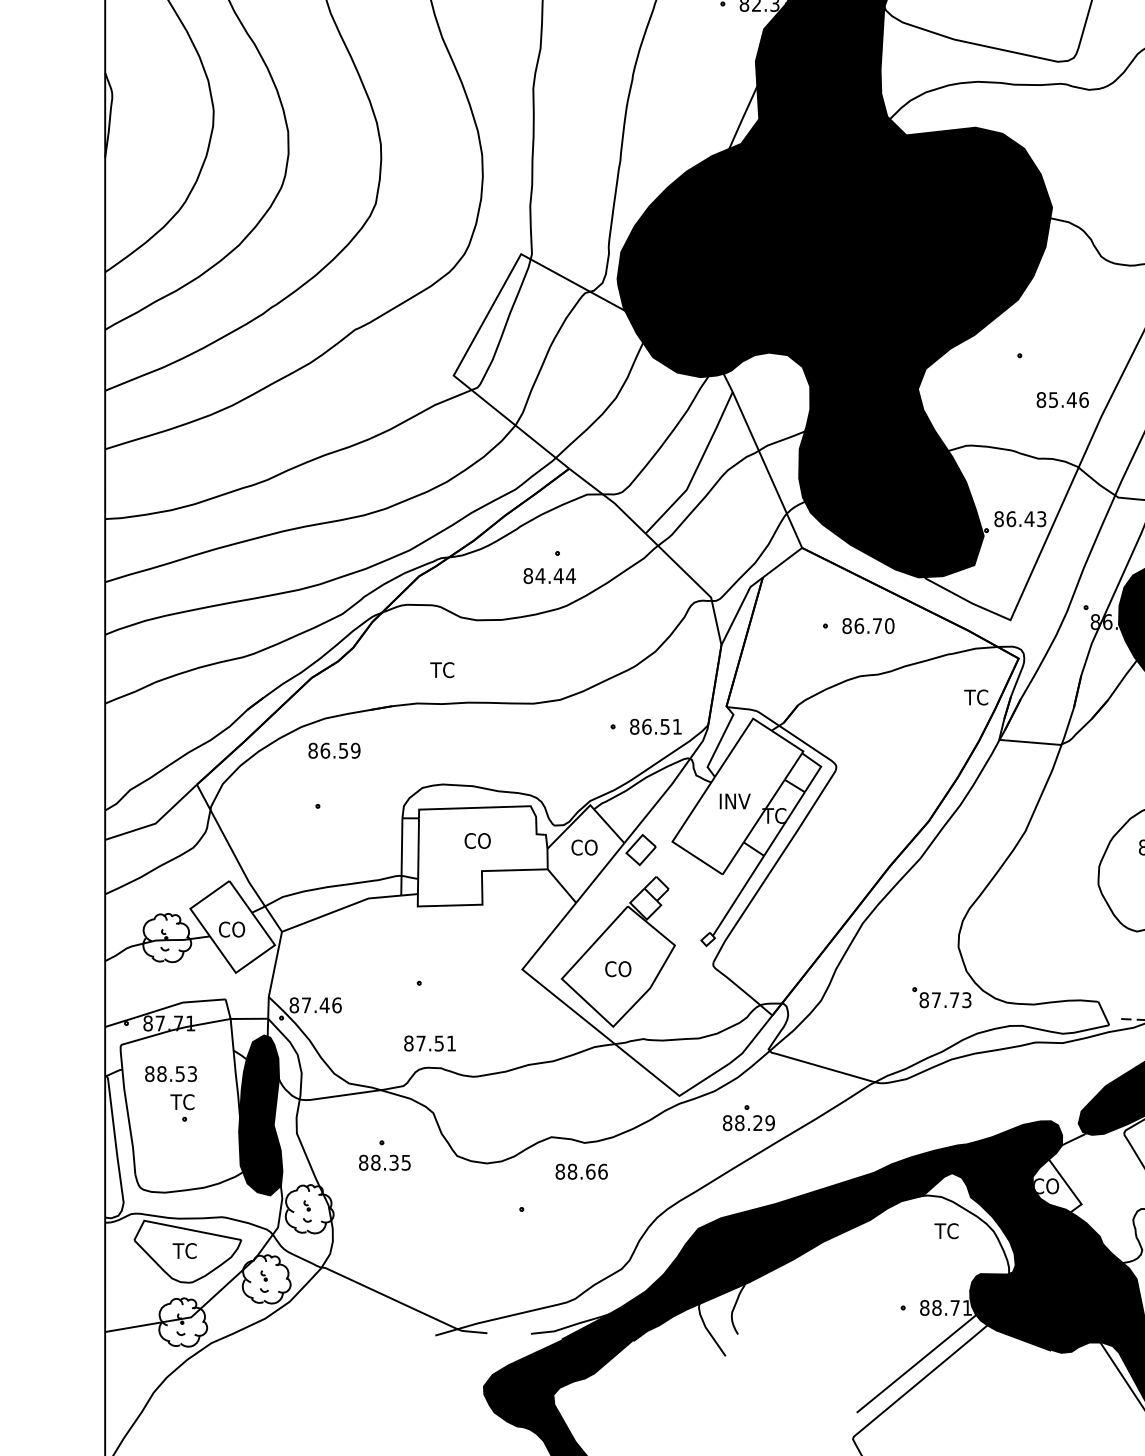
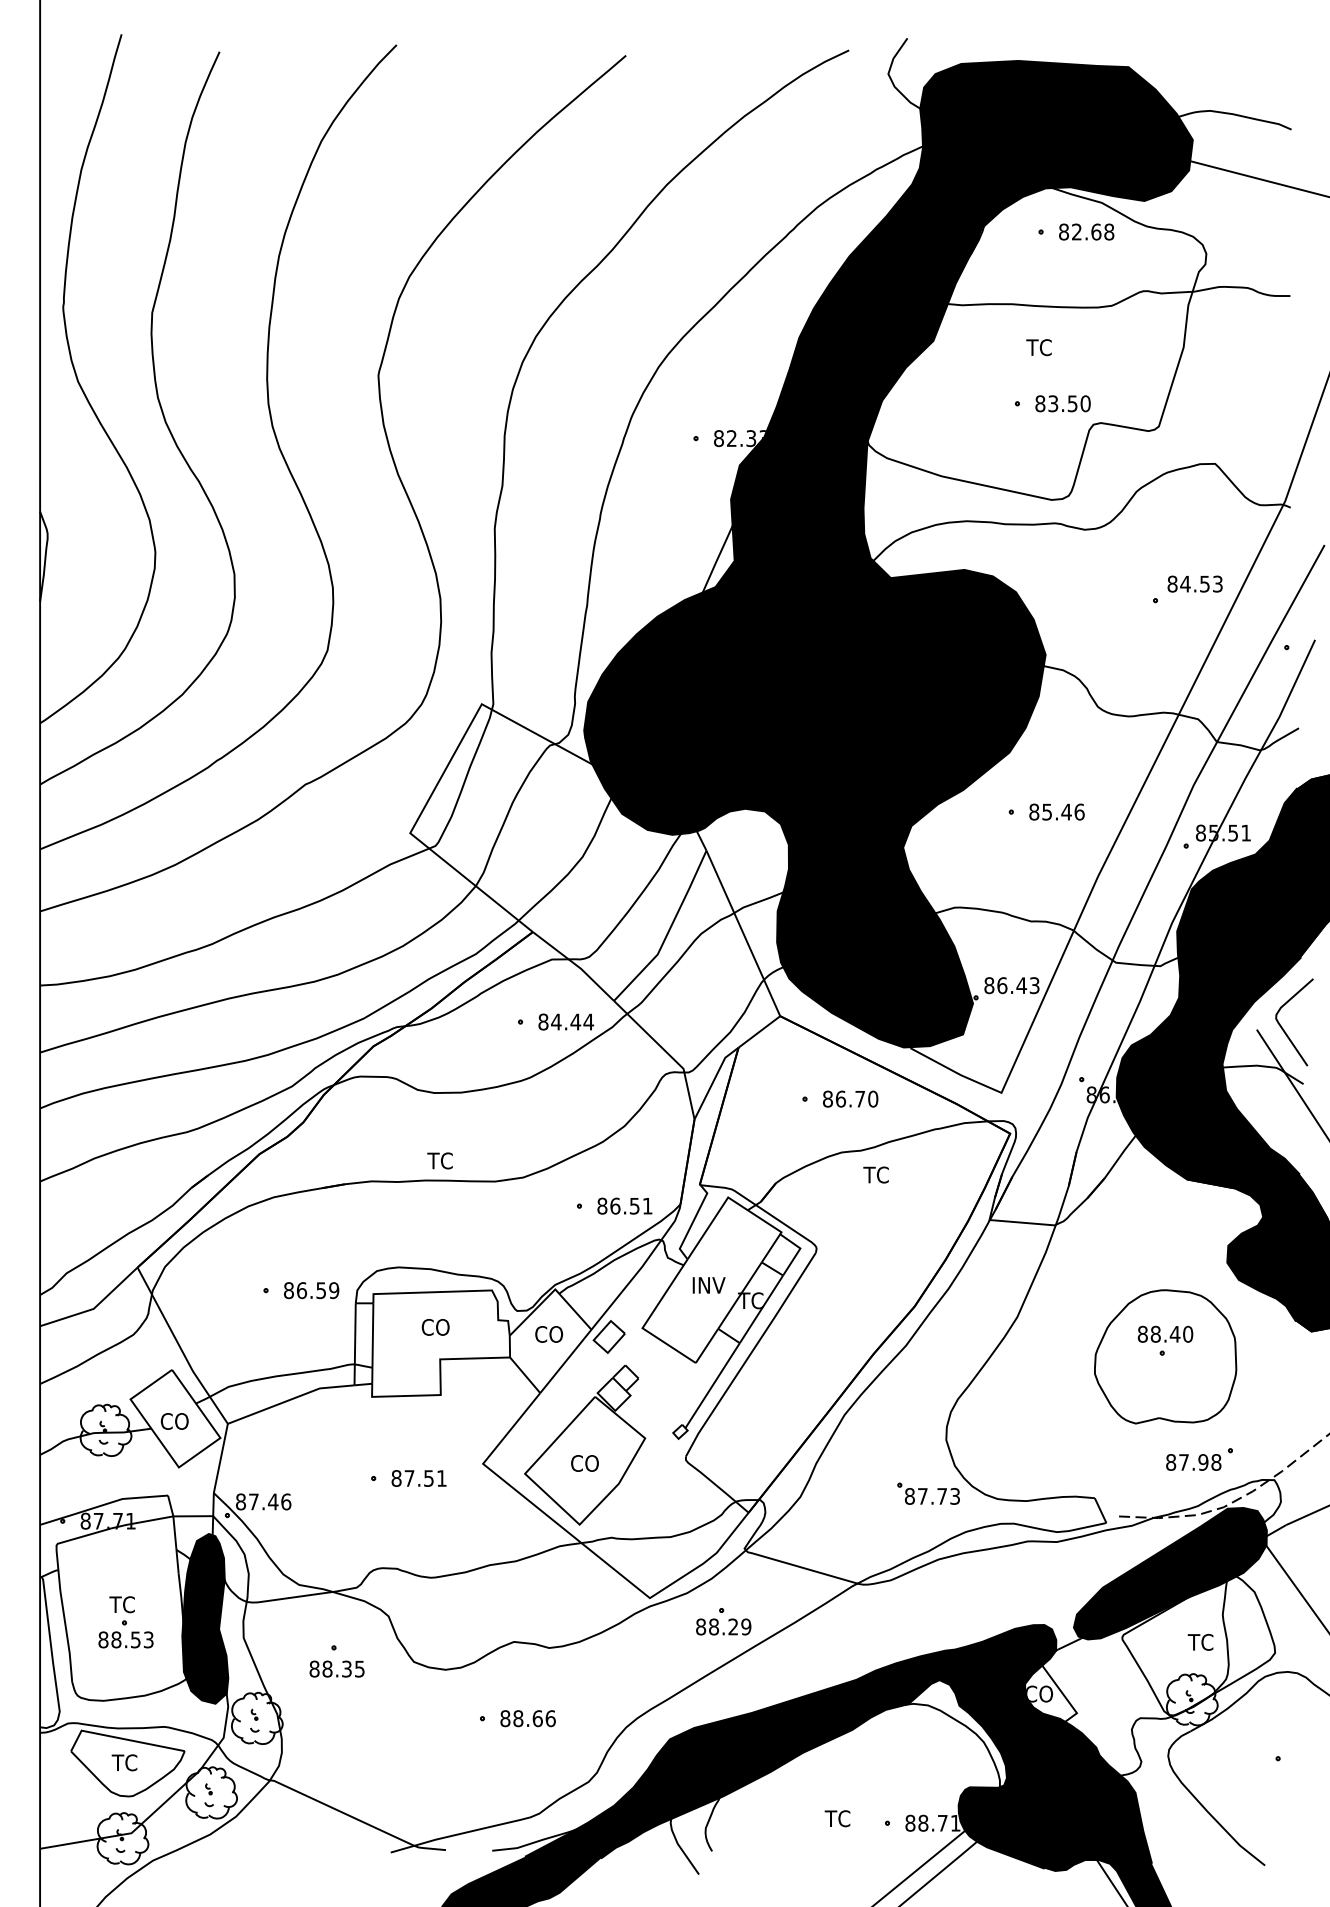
text: (1062, 399) -> (1056, 811), moved
text: (550, 575) -> (566, 1021), moved
text: (441, 669) -> (439, 1160), moved
text: (975, 697) -> (875, 1174), moved
text: (334, 750) -> (311, 1290), moved
text: (429, 1043) -> (418, 1478), moved
text: (170, 1073) -> (125, 1639), moved
text: (581, 1171) -> (527, 1718), moved
text: (946, 1230) -> (837, 1818), moved

